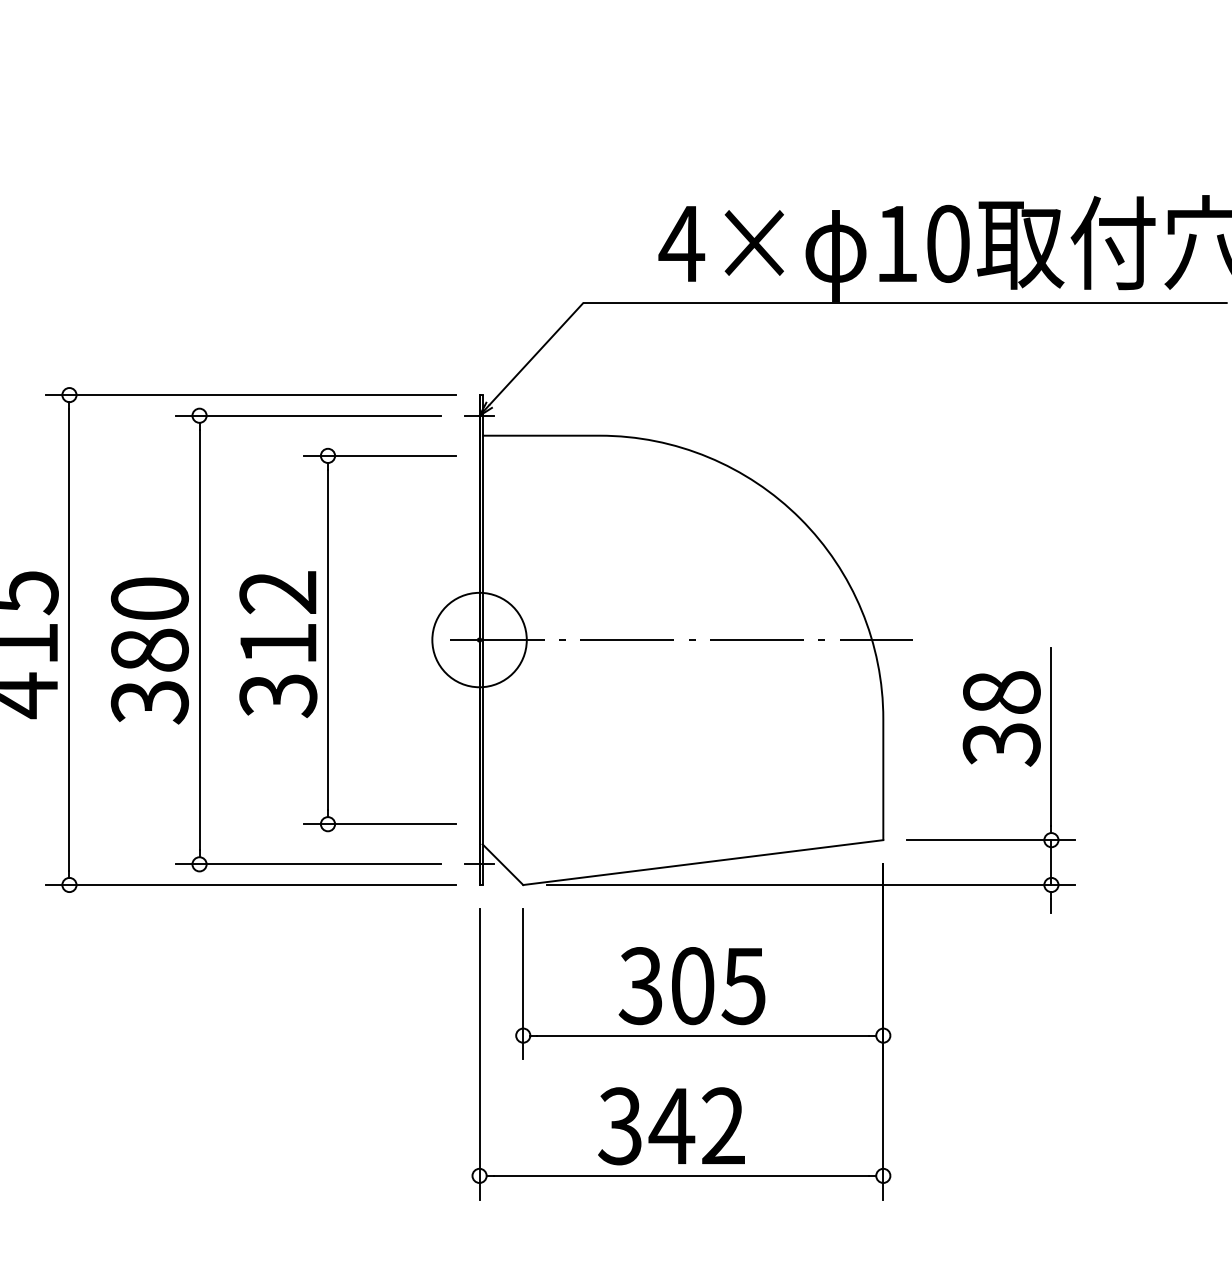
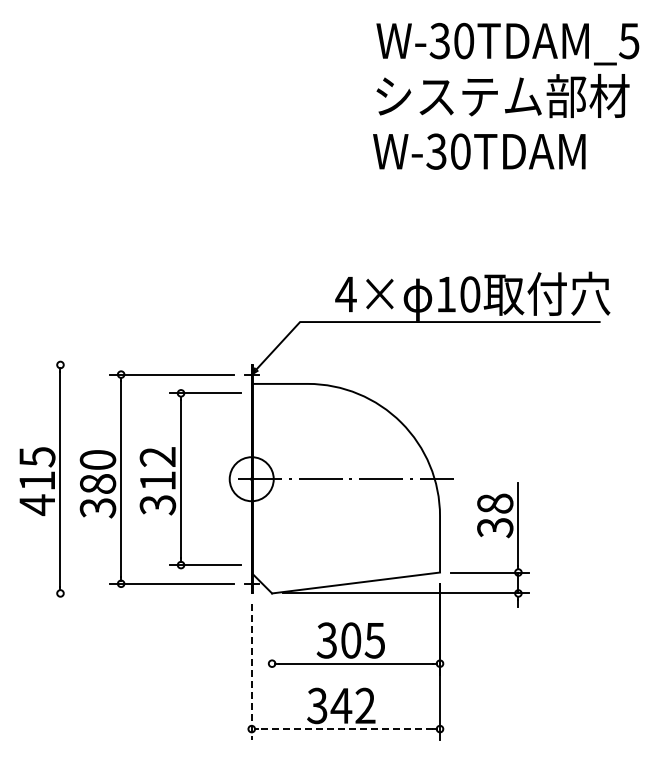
line: (249, 394) -> (144, 364), removed
line: (249, 885) -> (144, 593), removed
line: (524, 983) -> (272, 639), removed
line: (479, 1054) -> (251, 672), solid -> dashed
line: (680, 1176) -> (345, 729), solid -> dashed

